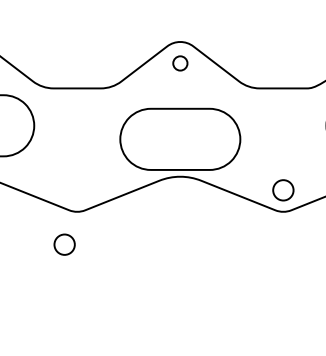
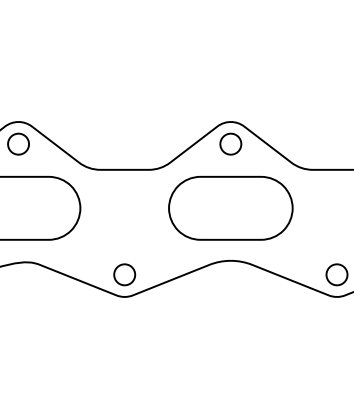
circle: (179, 62) -> (230, 143), size x1.43
part: (179, 139) -> (230, 208), moved
circle: (64, 244) -> (124, 274), moved

